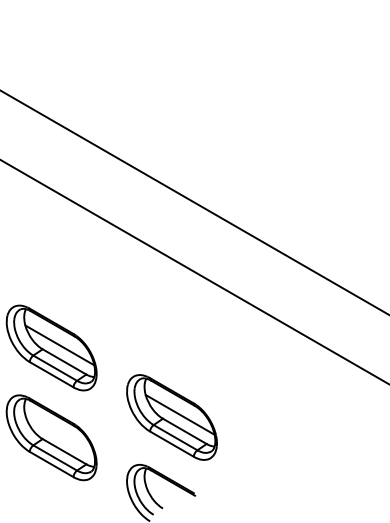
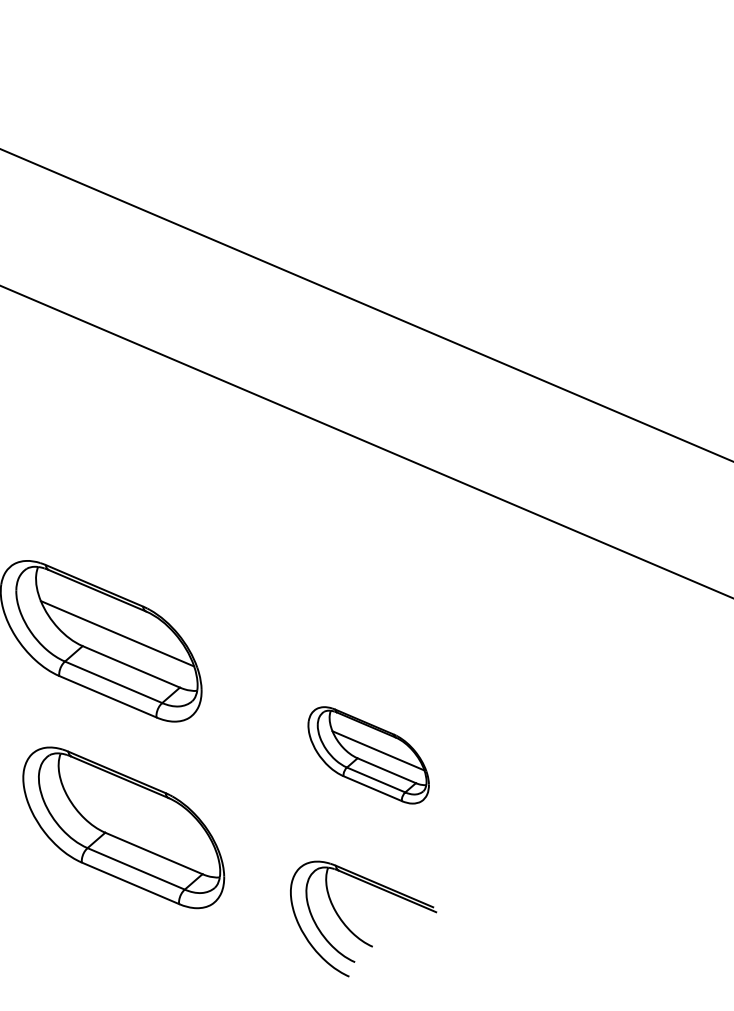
part: (171, 417) -> (367, 755), size x0.6

